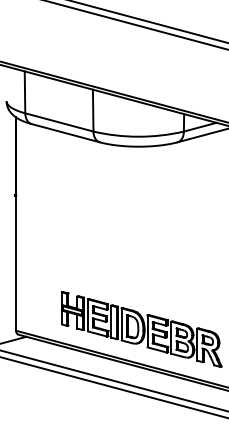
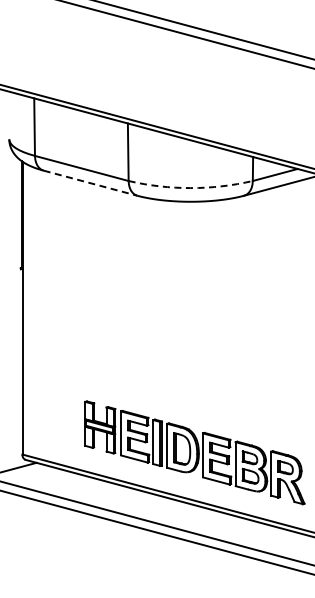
line: (65, 133) -> (90, 183), solid -> dashed
arc: (138, 137) -> (190, 188), solid -> dashed

